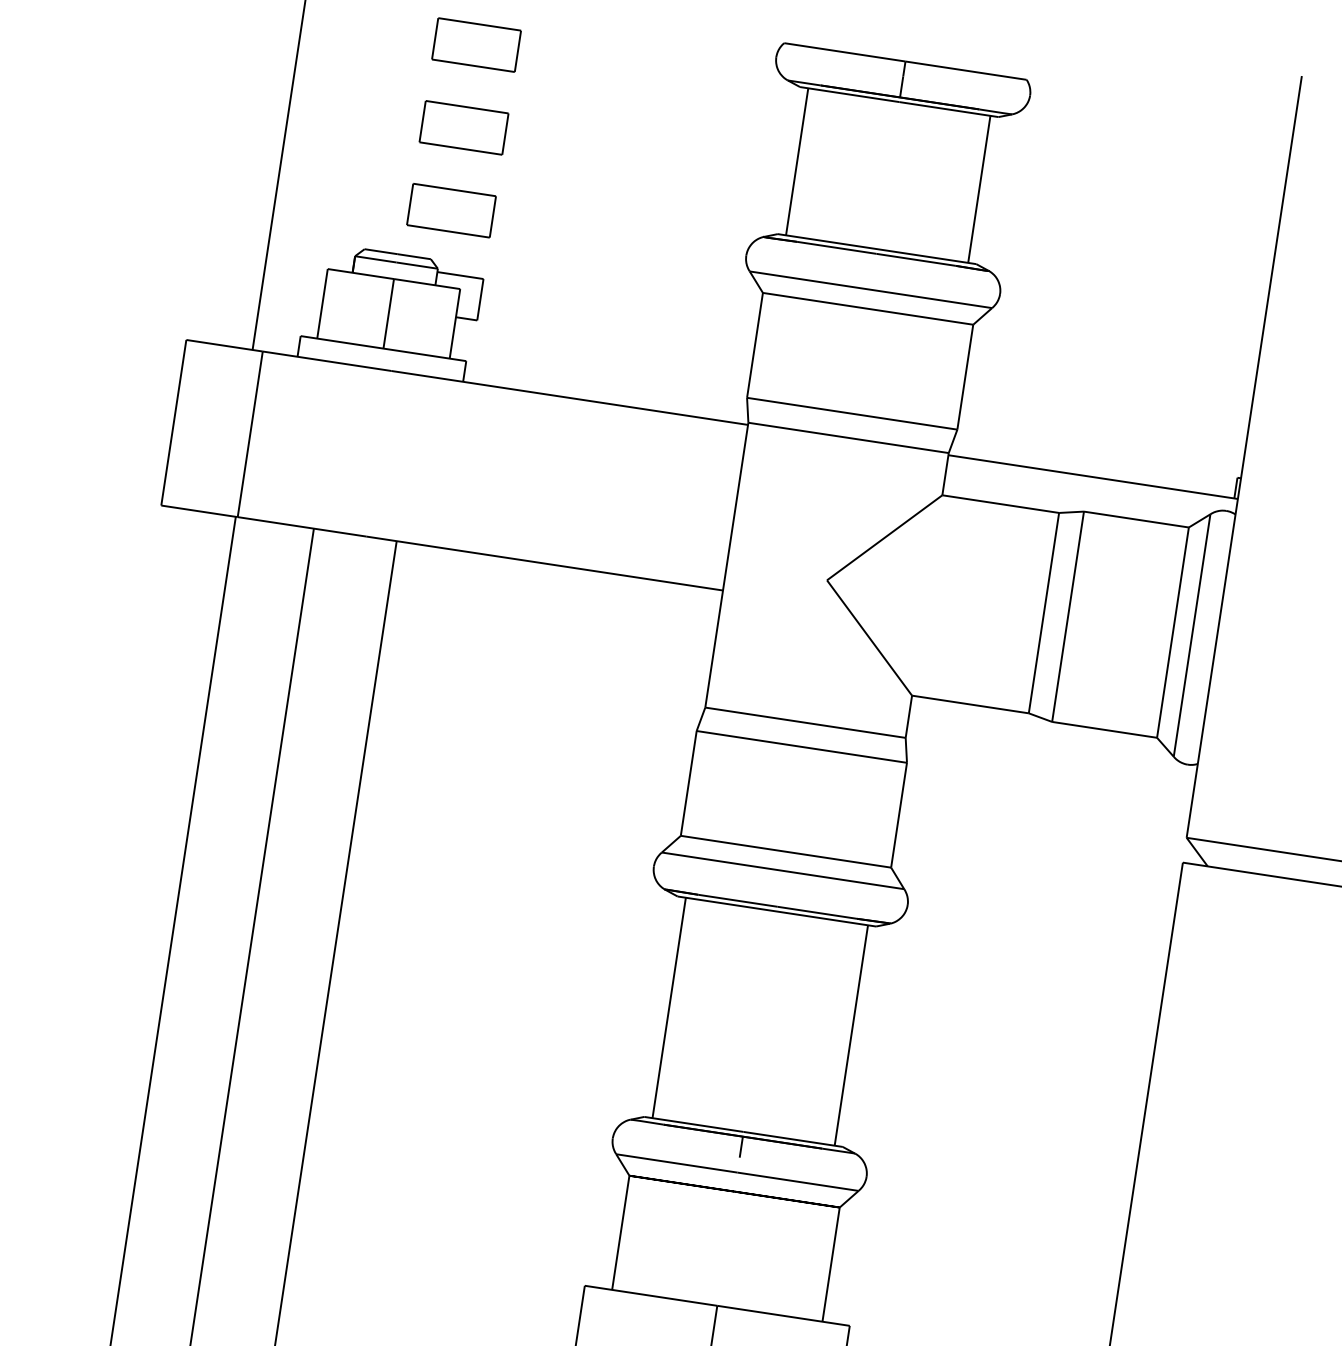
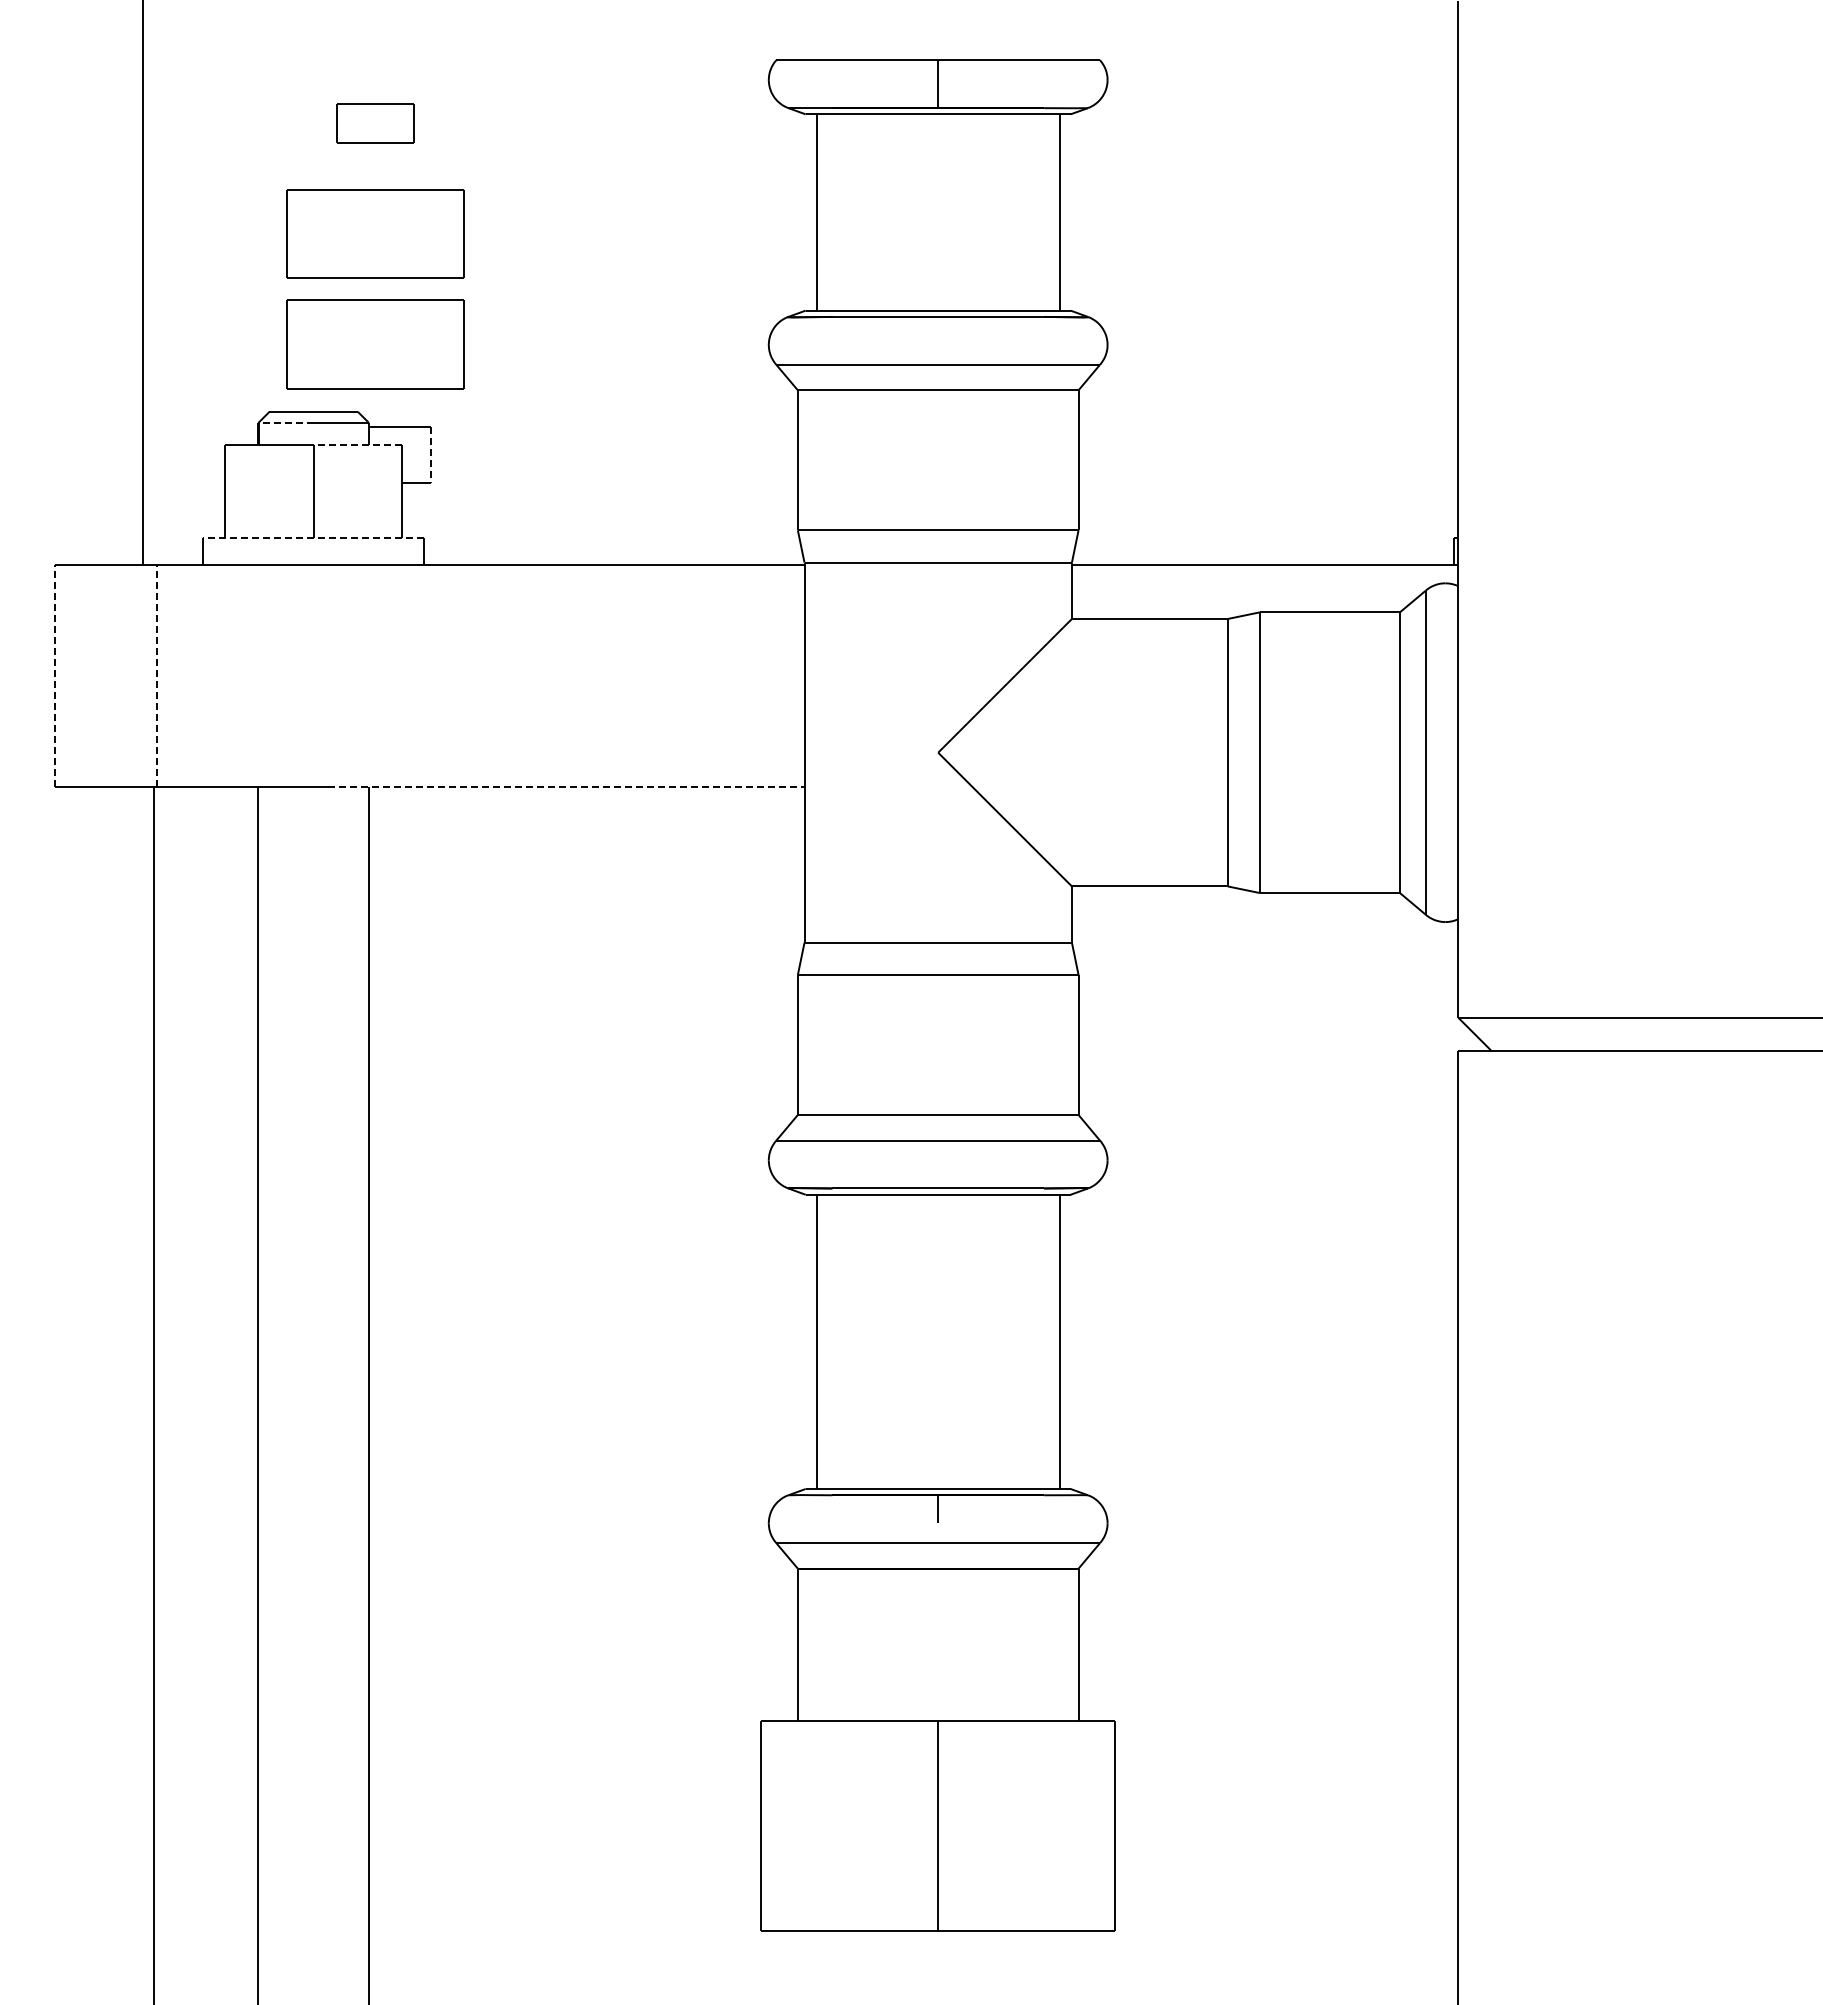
part: (476, 45) -> (375, 123), size x0.7
part: (464, 127) -> (375, 233), size x1.6
part: (451, 210) -> (375, 344), size x1.6
line: (376, 259) -> (286, 422), solid -> dashed
line: (426, 284) -> (357, 445), solid -> dashed
line: (480, 299) -> (430, 454), solid -> dashed
line: (383, 348) -> (313, 537), solid -> dashed
line: (173, 423) -> (54, 676), solid -> dashed
line: (250, 434) -> (156, 676), solid -> dashed
line: (544, 563) -> (566, 786), solid -> dashed

